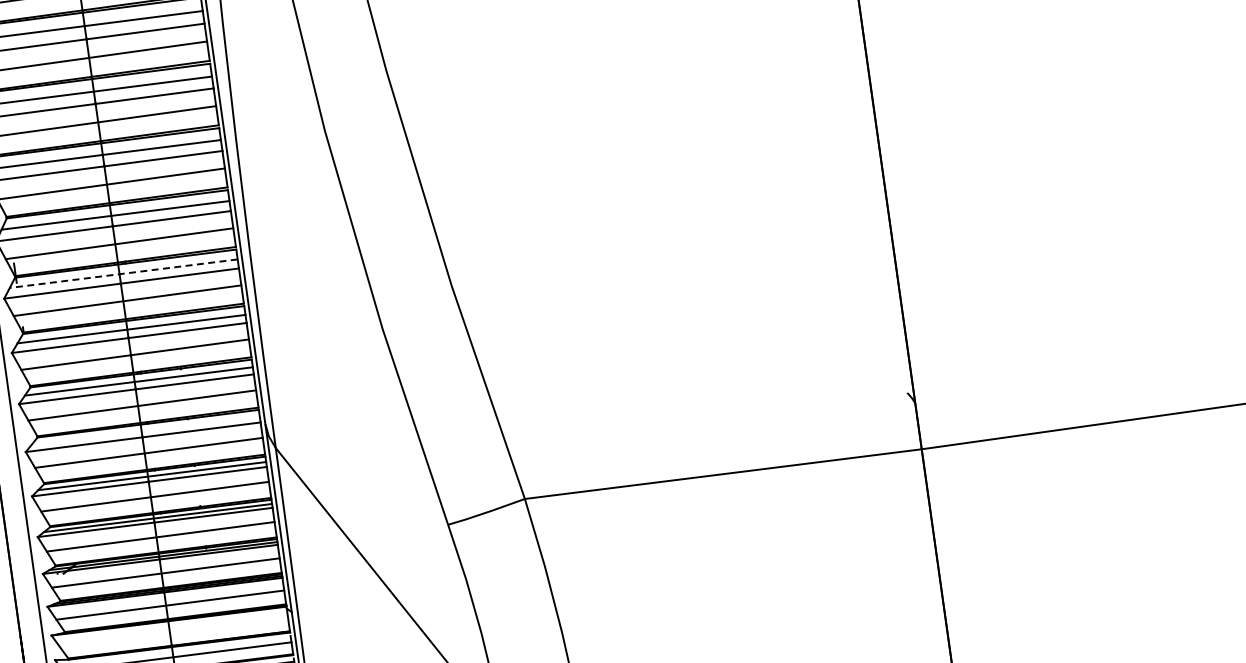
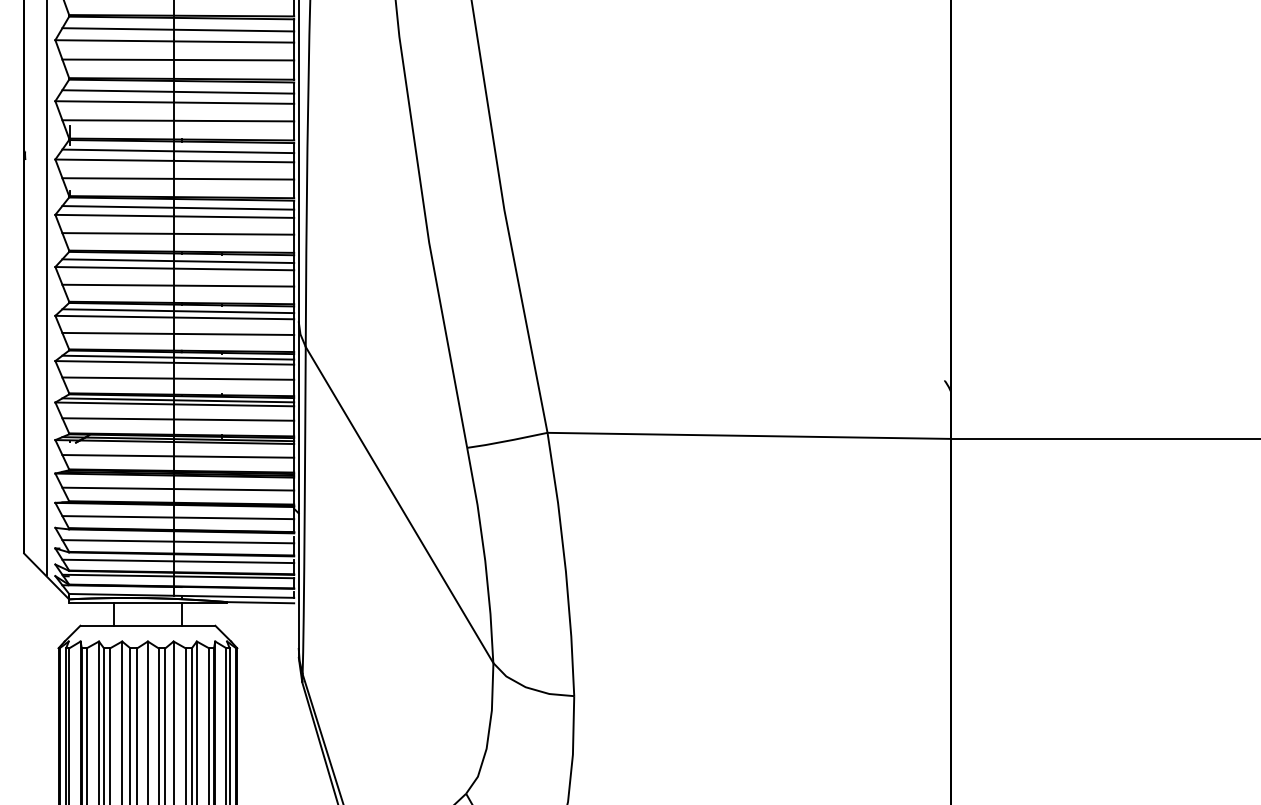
line: (123, 273) -> (178, 151), dashed -> solid
line: (146, 430) -> (178, 311), added
line: (174, 632) -> (178, 517), added

